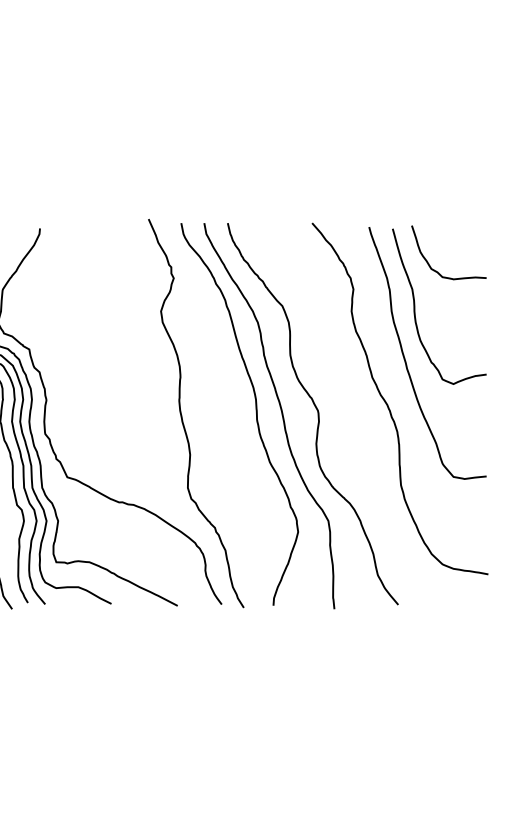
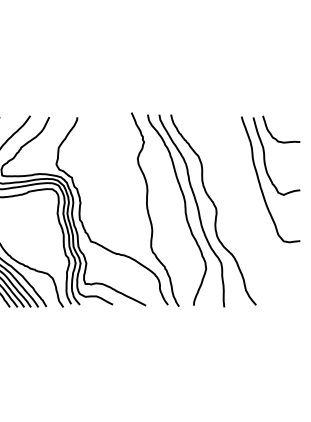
curve: (388, 403) -> (251, 204), removed

